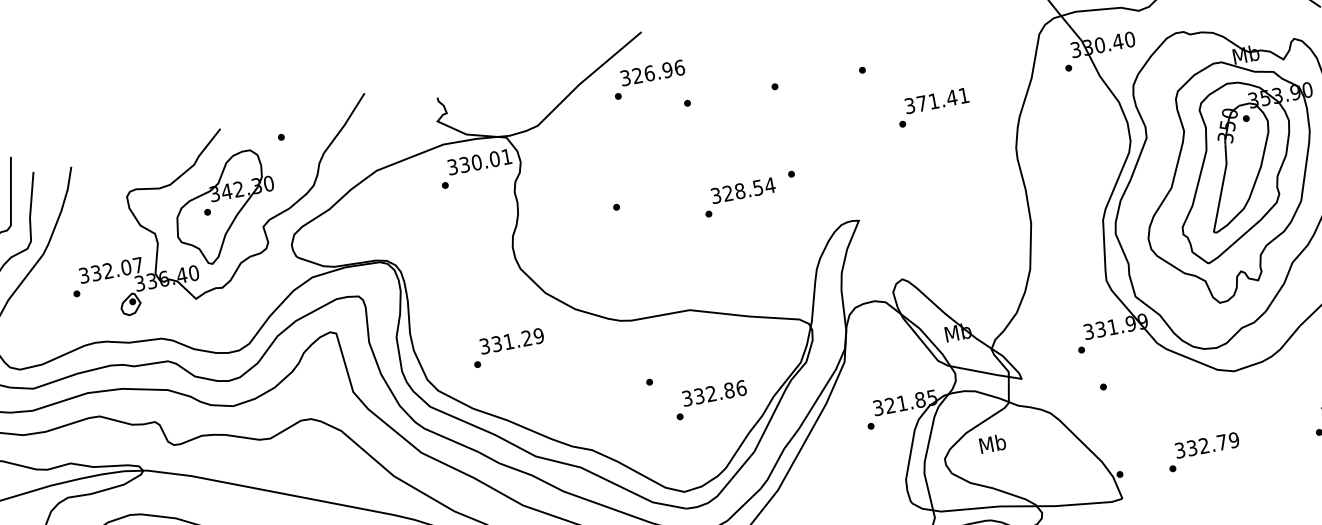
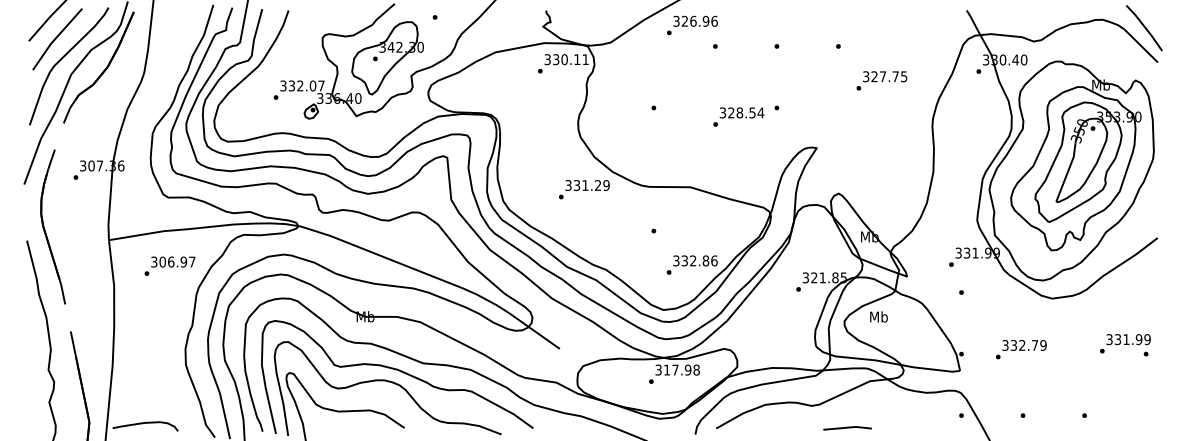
text: (943, 99) -> (889, 76), 371.41 -> 327.75
text: (495, 158) -> (577, 59), 330.01 -> 330.11
text: (508, 347) -> (584, 189), moved
text: (709, 399) -> (691, 264), moved

